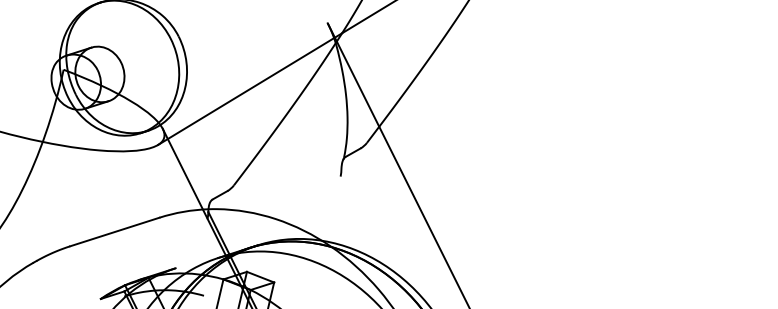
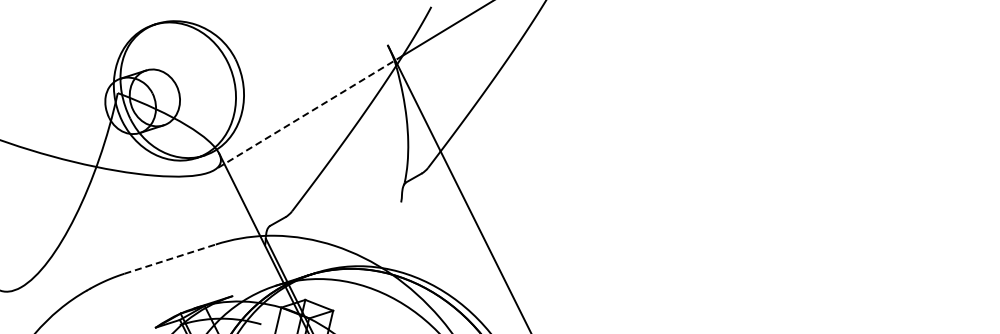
line: (250, 89) -> (308, 113), solid -> dashed
line: (115, 232) -> (170, 259), solid -> dashed

